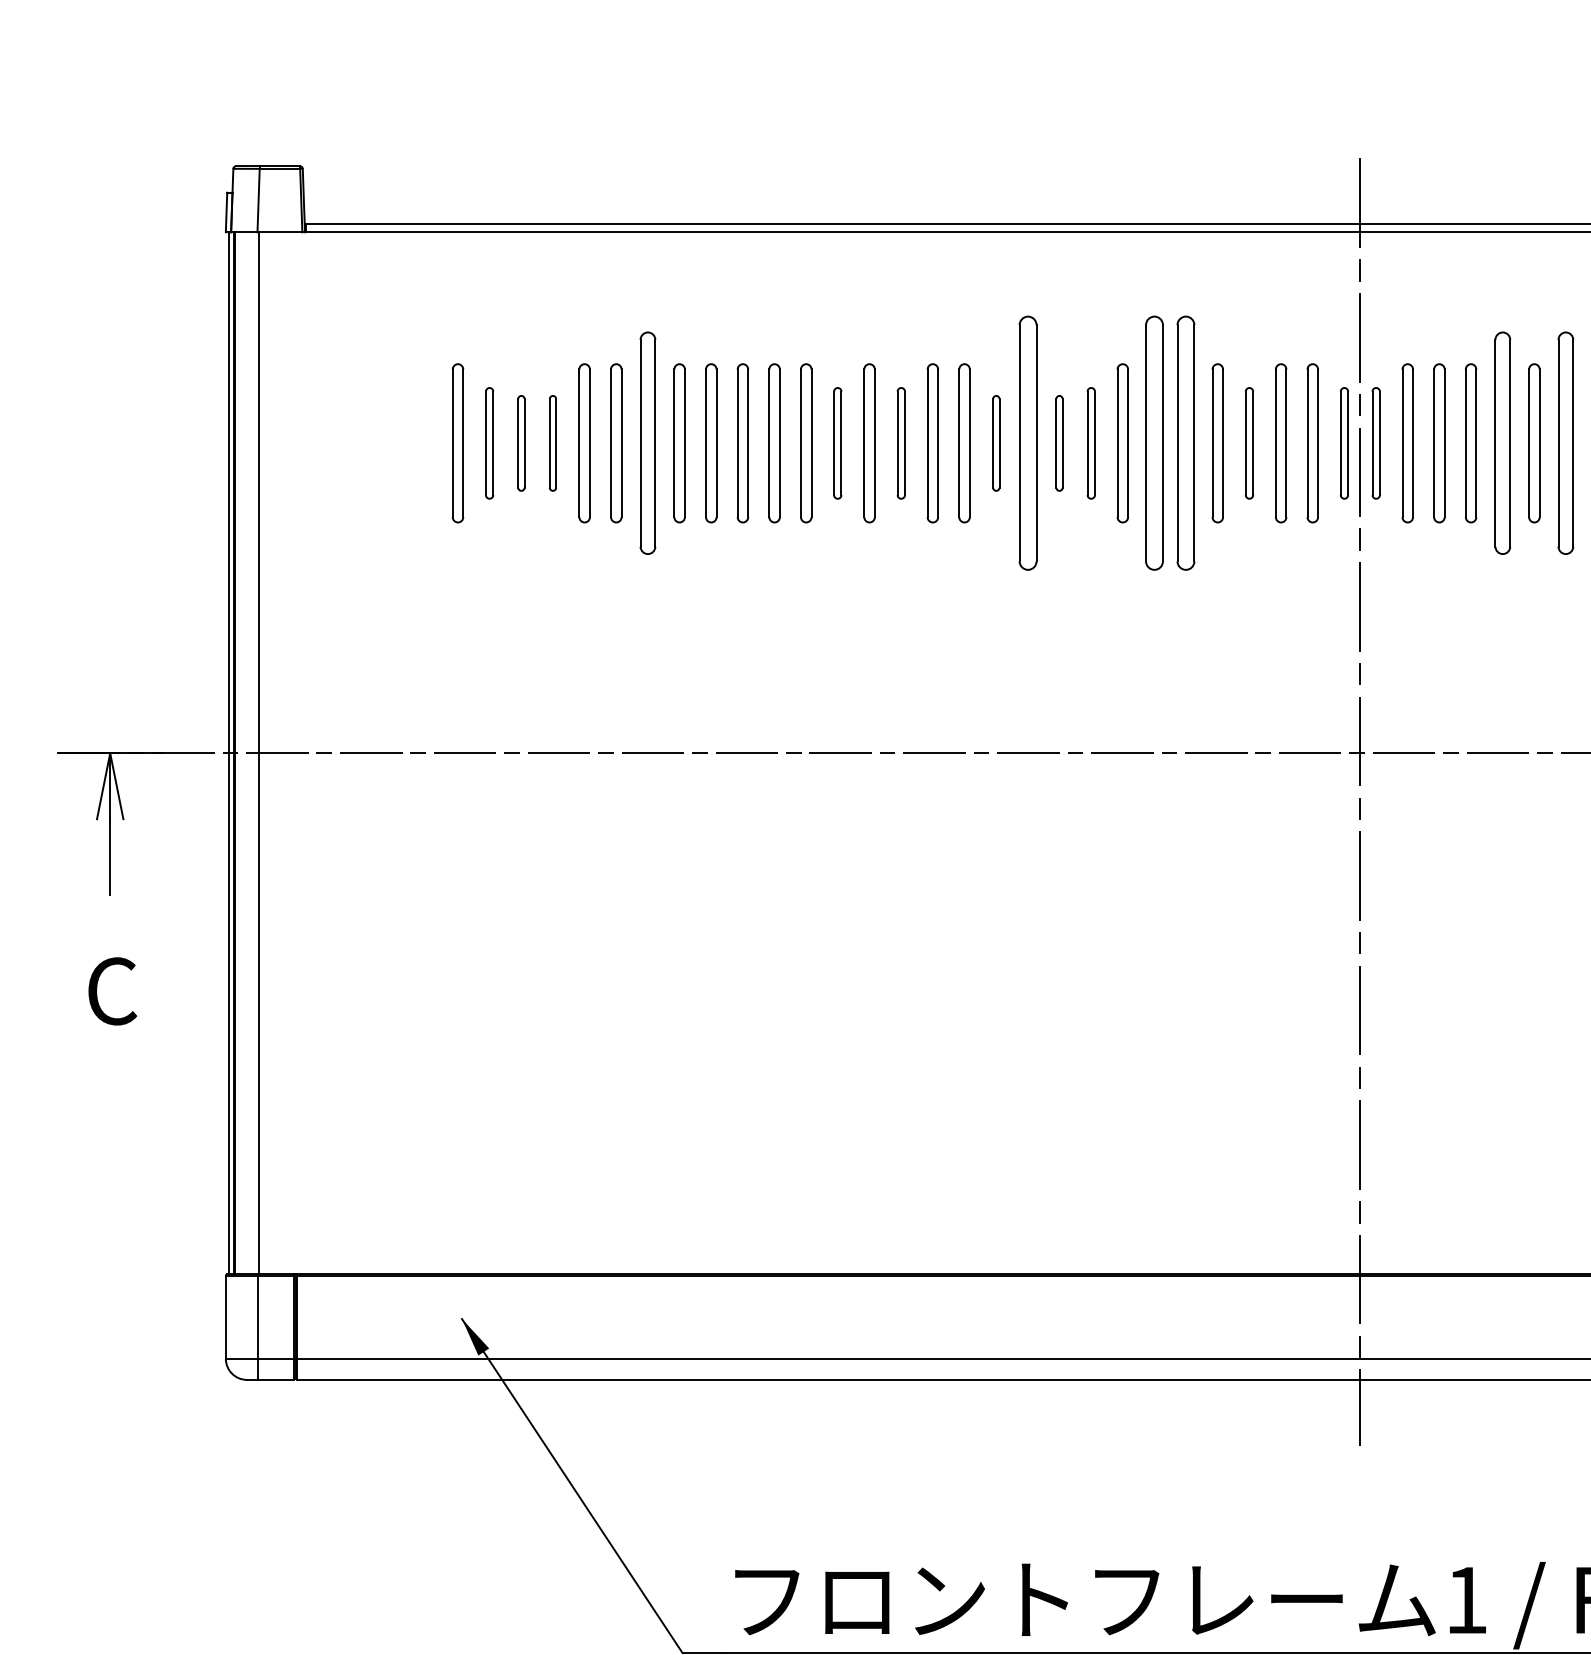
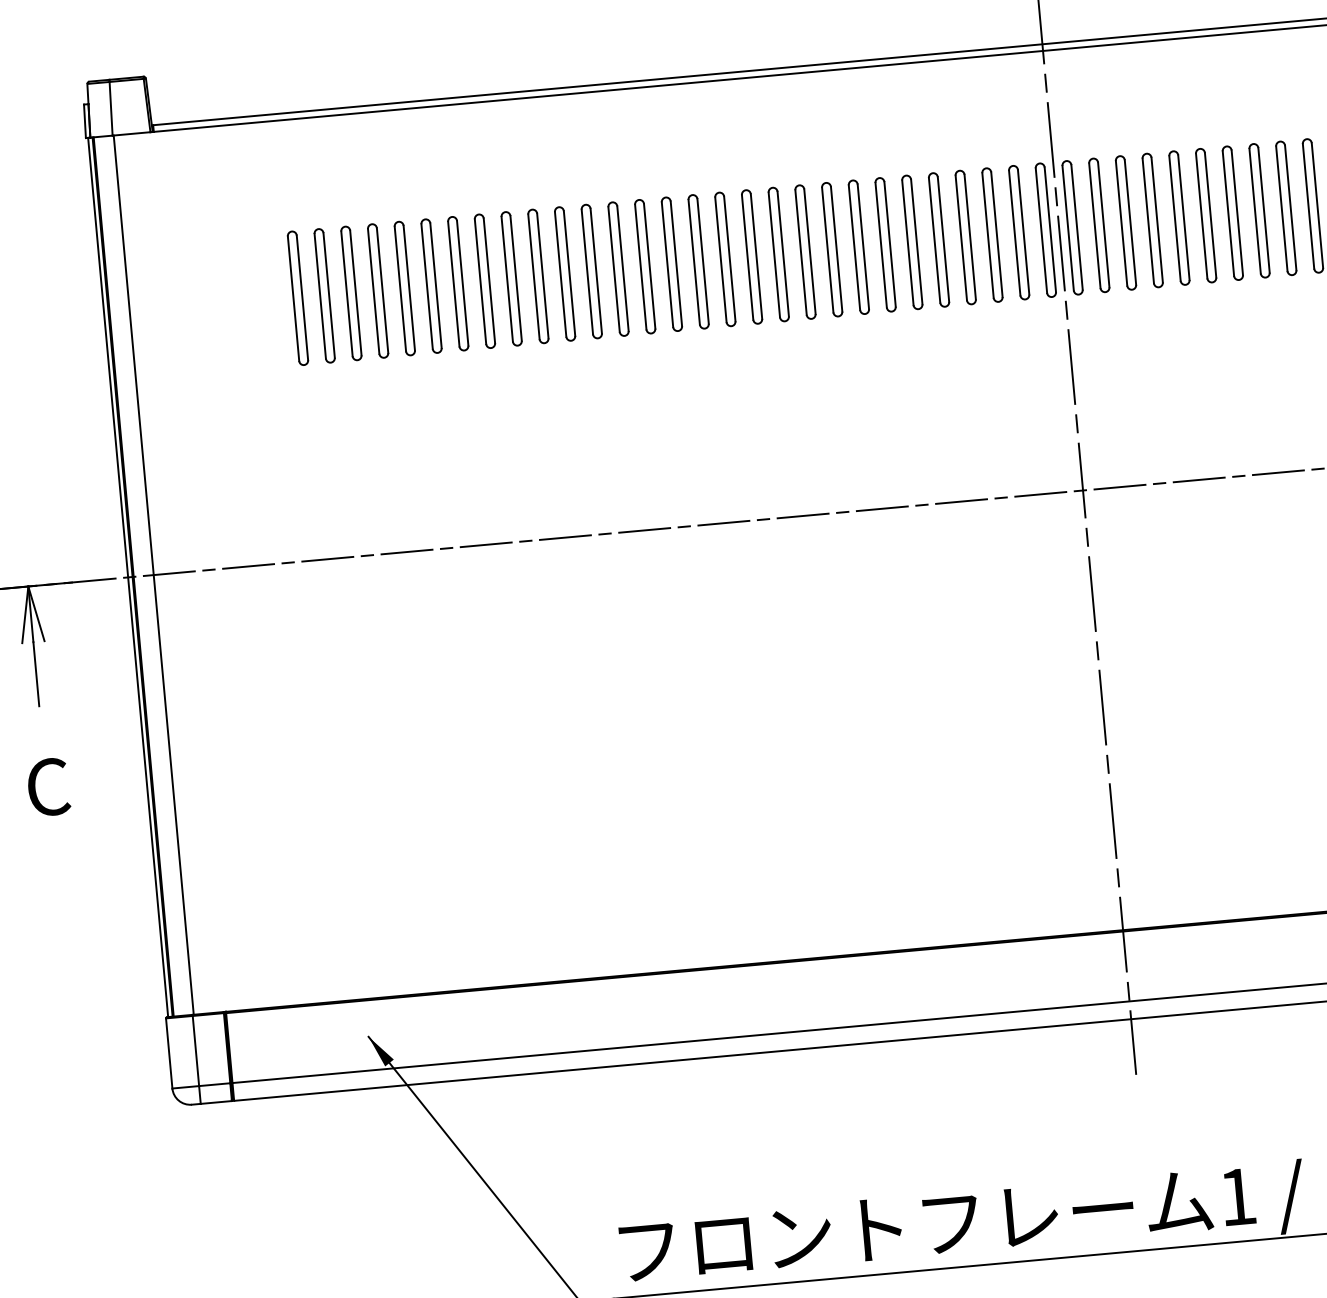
part: (489, 443) -> (324, 296), size x1.43
part: (521, 443) -> (351, 293), size x1.67
part: (552, 443) -> (377, 291), size x1.67
part: (647, 443) -> (457, 283), size x0.71
part: (837, 443) -> (618, 269), size x1.43
part: (901, 443) -> (672, 264), size x1.43
part: (996, 443) -> (752, 257), size x1.67
part: (1027, 443) -> (778, 254), size x0.62
part: (1059, 443) -> (805, 252), size x1.67
part: (1091, 443) -> (832, 249), size x1.43
part: (1154, 443) -> (885, 244), size x0.62
part: (1186, 443) -> (912, 242), size x0.62
part: (1249, 443) -> (965, 237), size x1.43
part: (1344, 443) -> (1045, 230), size x1.43
part: (1376, 443) -> (1072, 227), size x1.43
part: (1502, 443) -> (1179, 218), size x0.71
part: (1566, 443) -> (1233, 213), size x0.71

